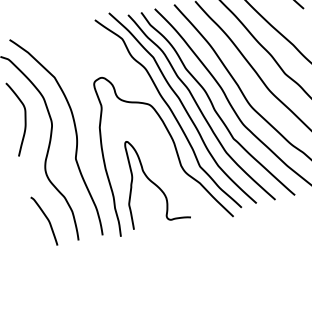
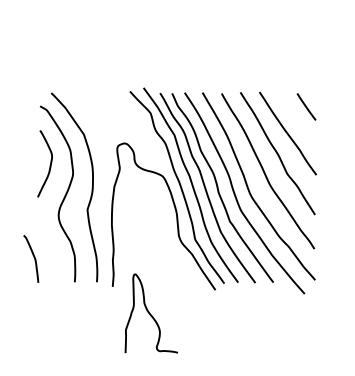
curve: (152, 180) -> (150, 313), moved
curve: (46, 219) -> (33, 257), moved

